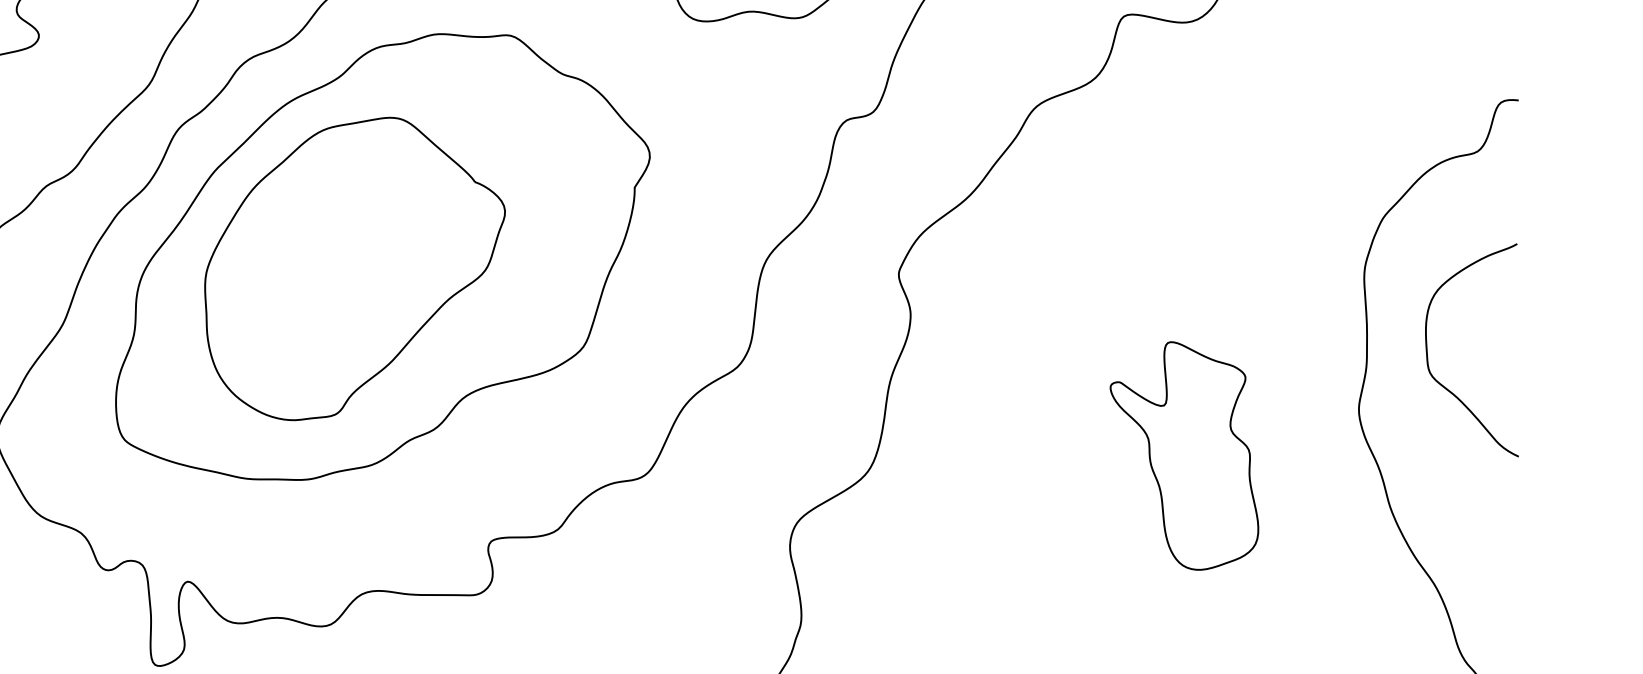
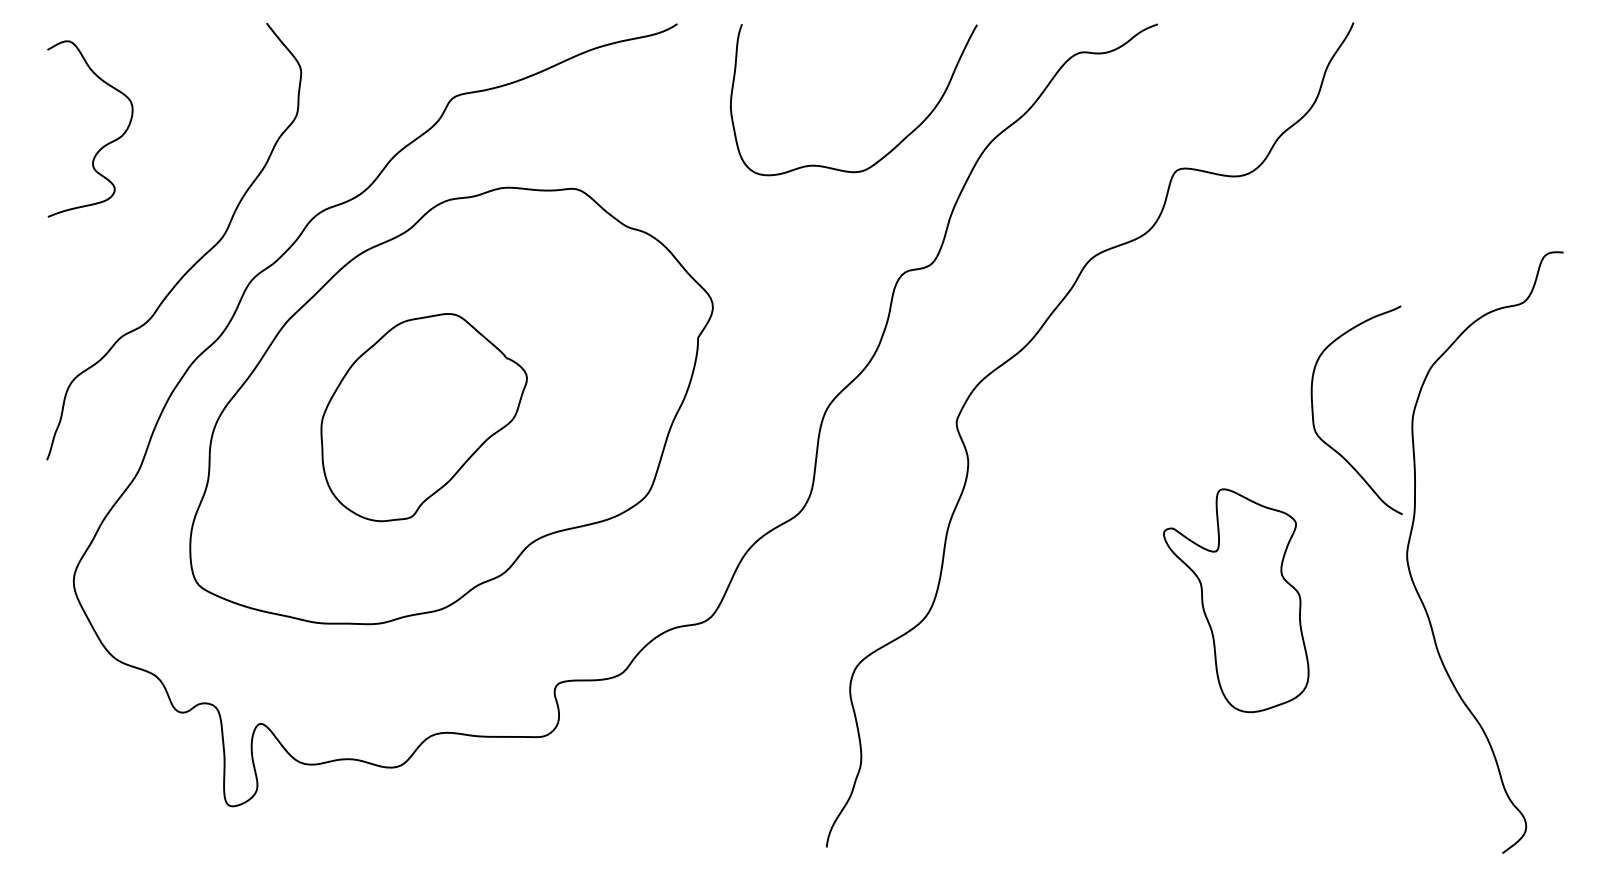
part: (354, 268) -> (423, 417), size x0.7
curve: (1427, 349) -> (1313, 409), moved

